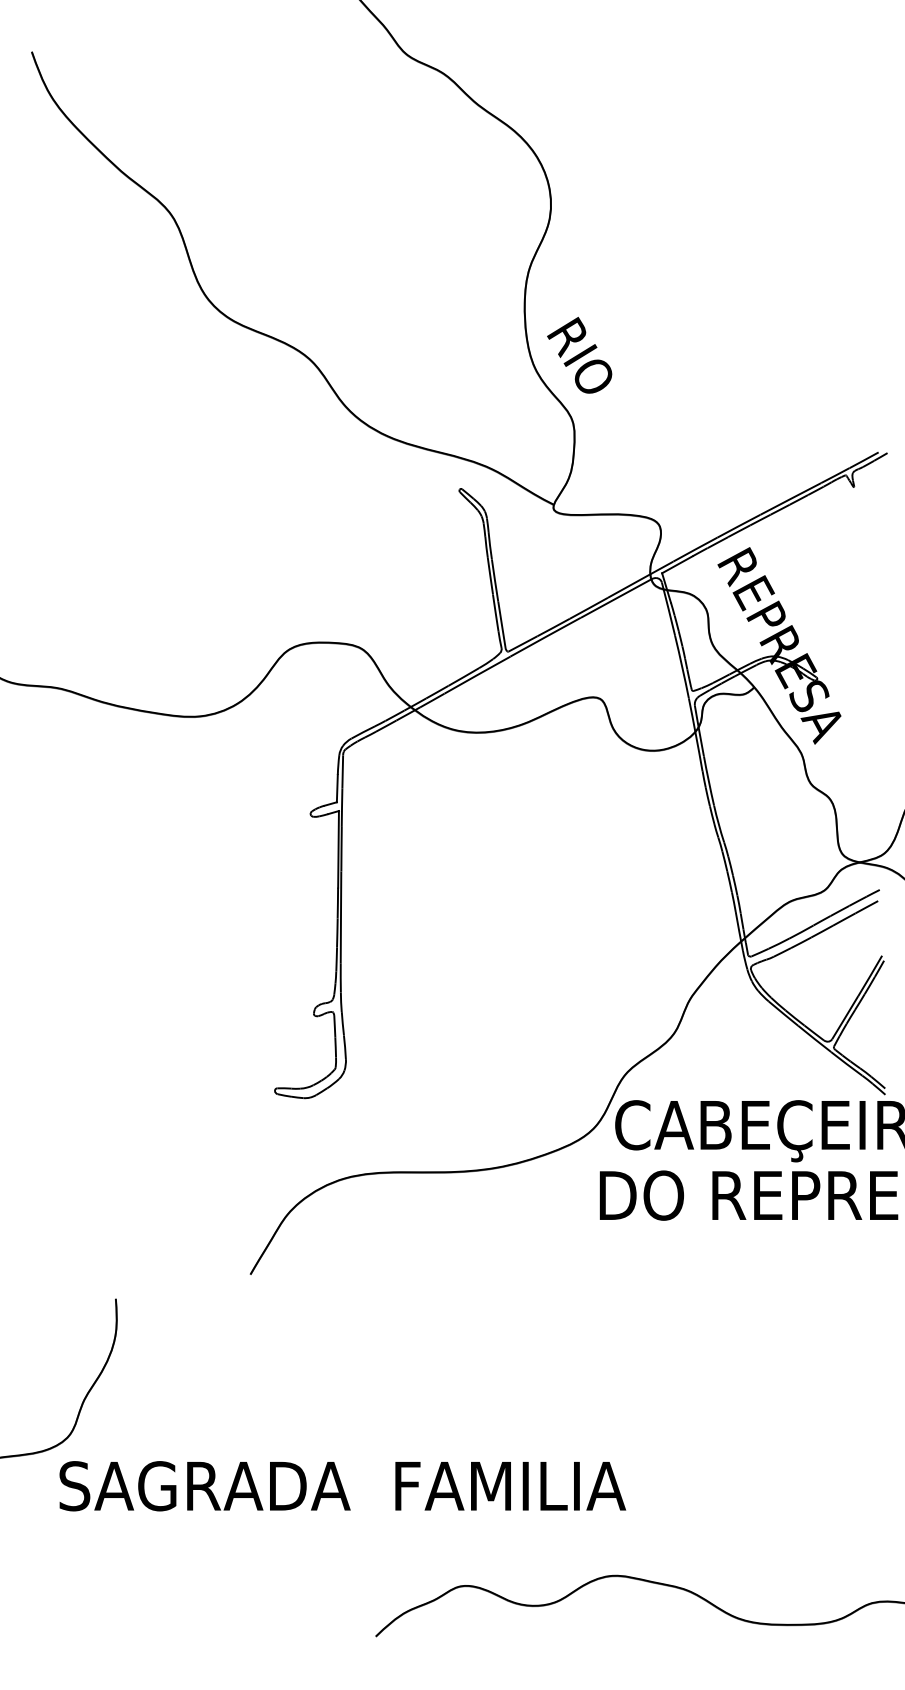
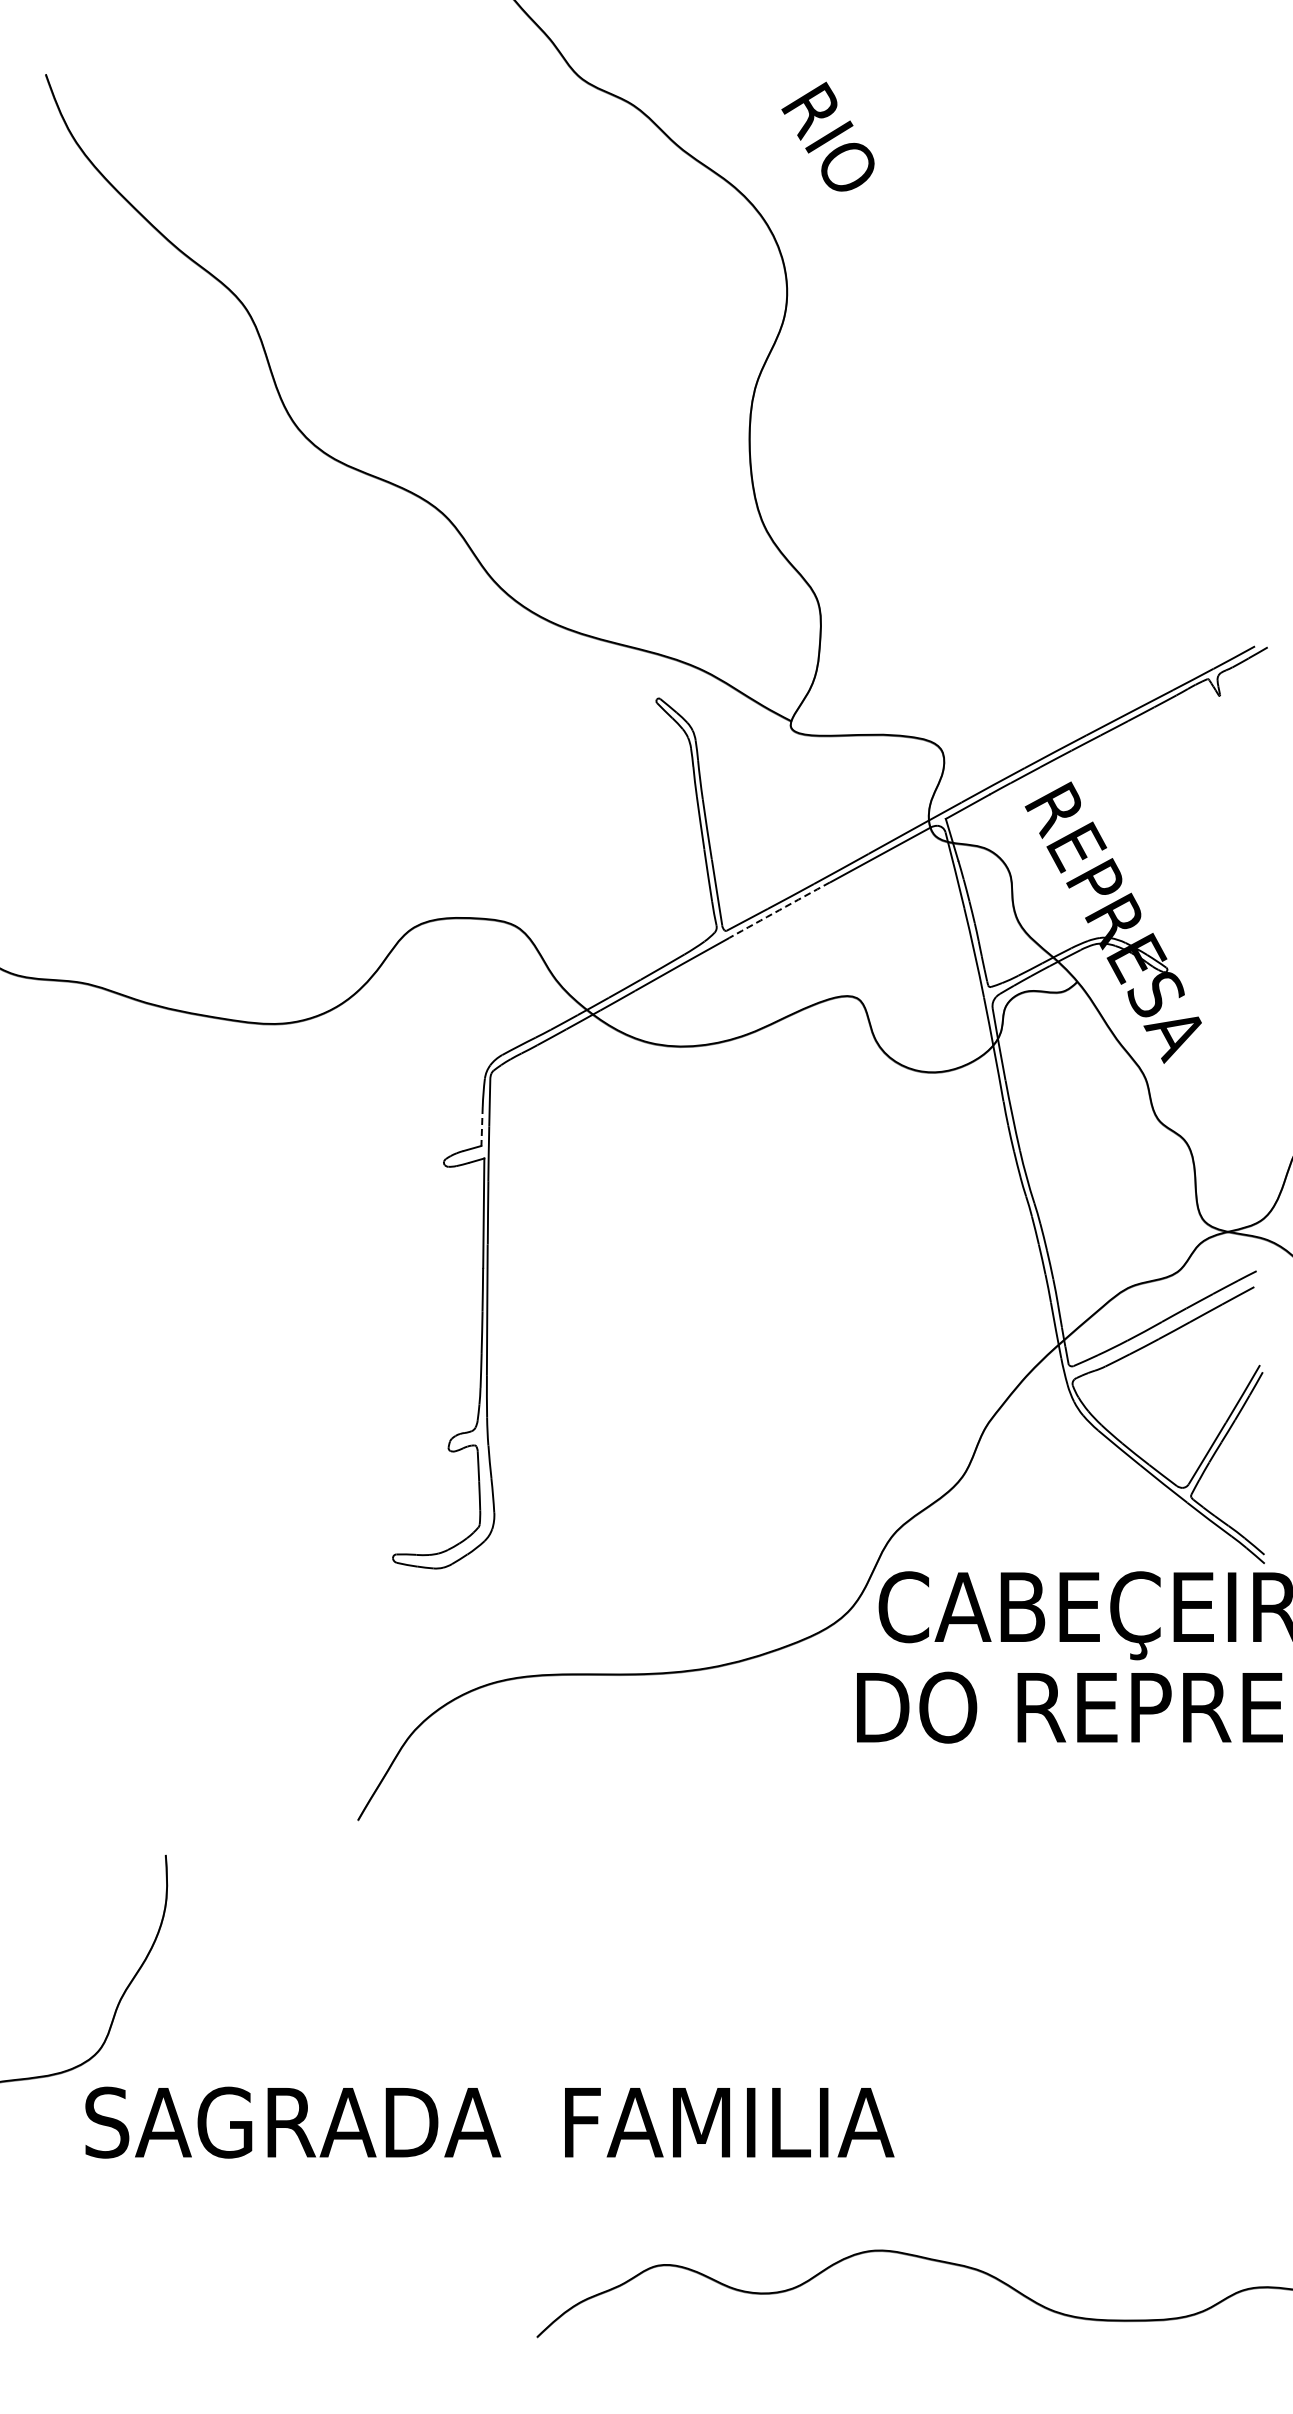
text: (579, 355) -> (827, 136), moved
arc: (545, 637) -> (779, 910), solid -> dashed
line: (337, 788) -> (482, 1126), solid -> dashed

